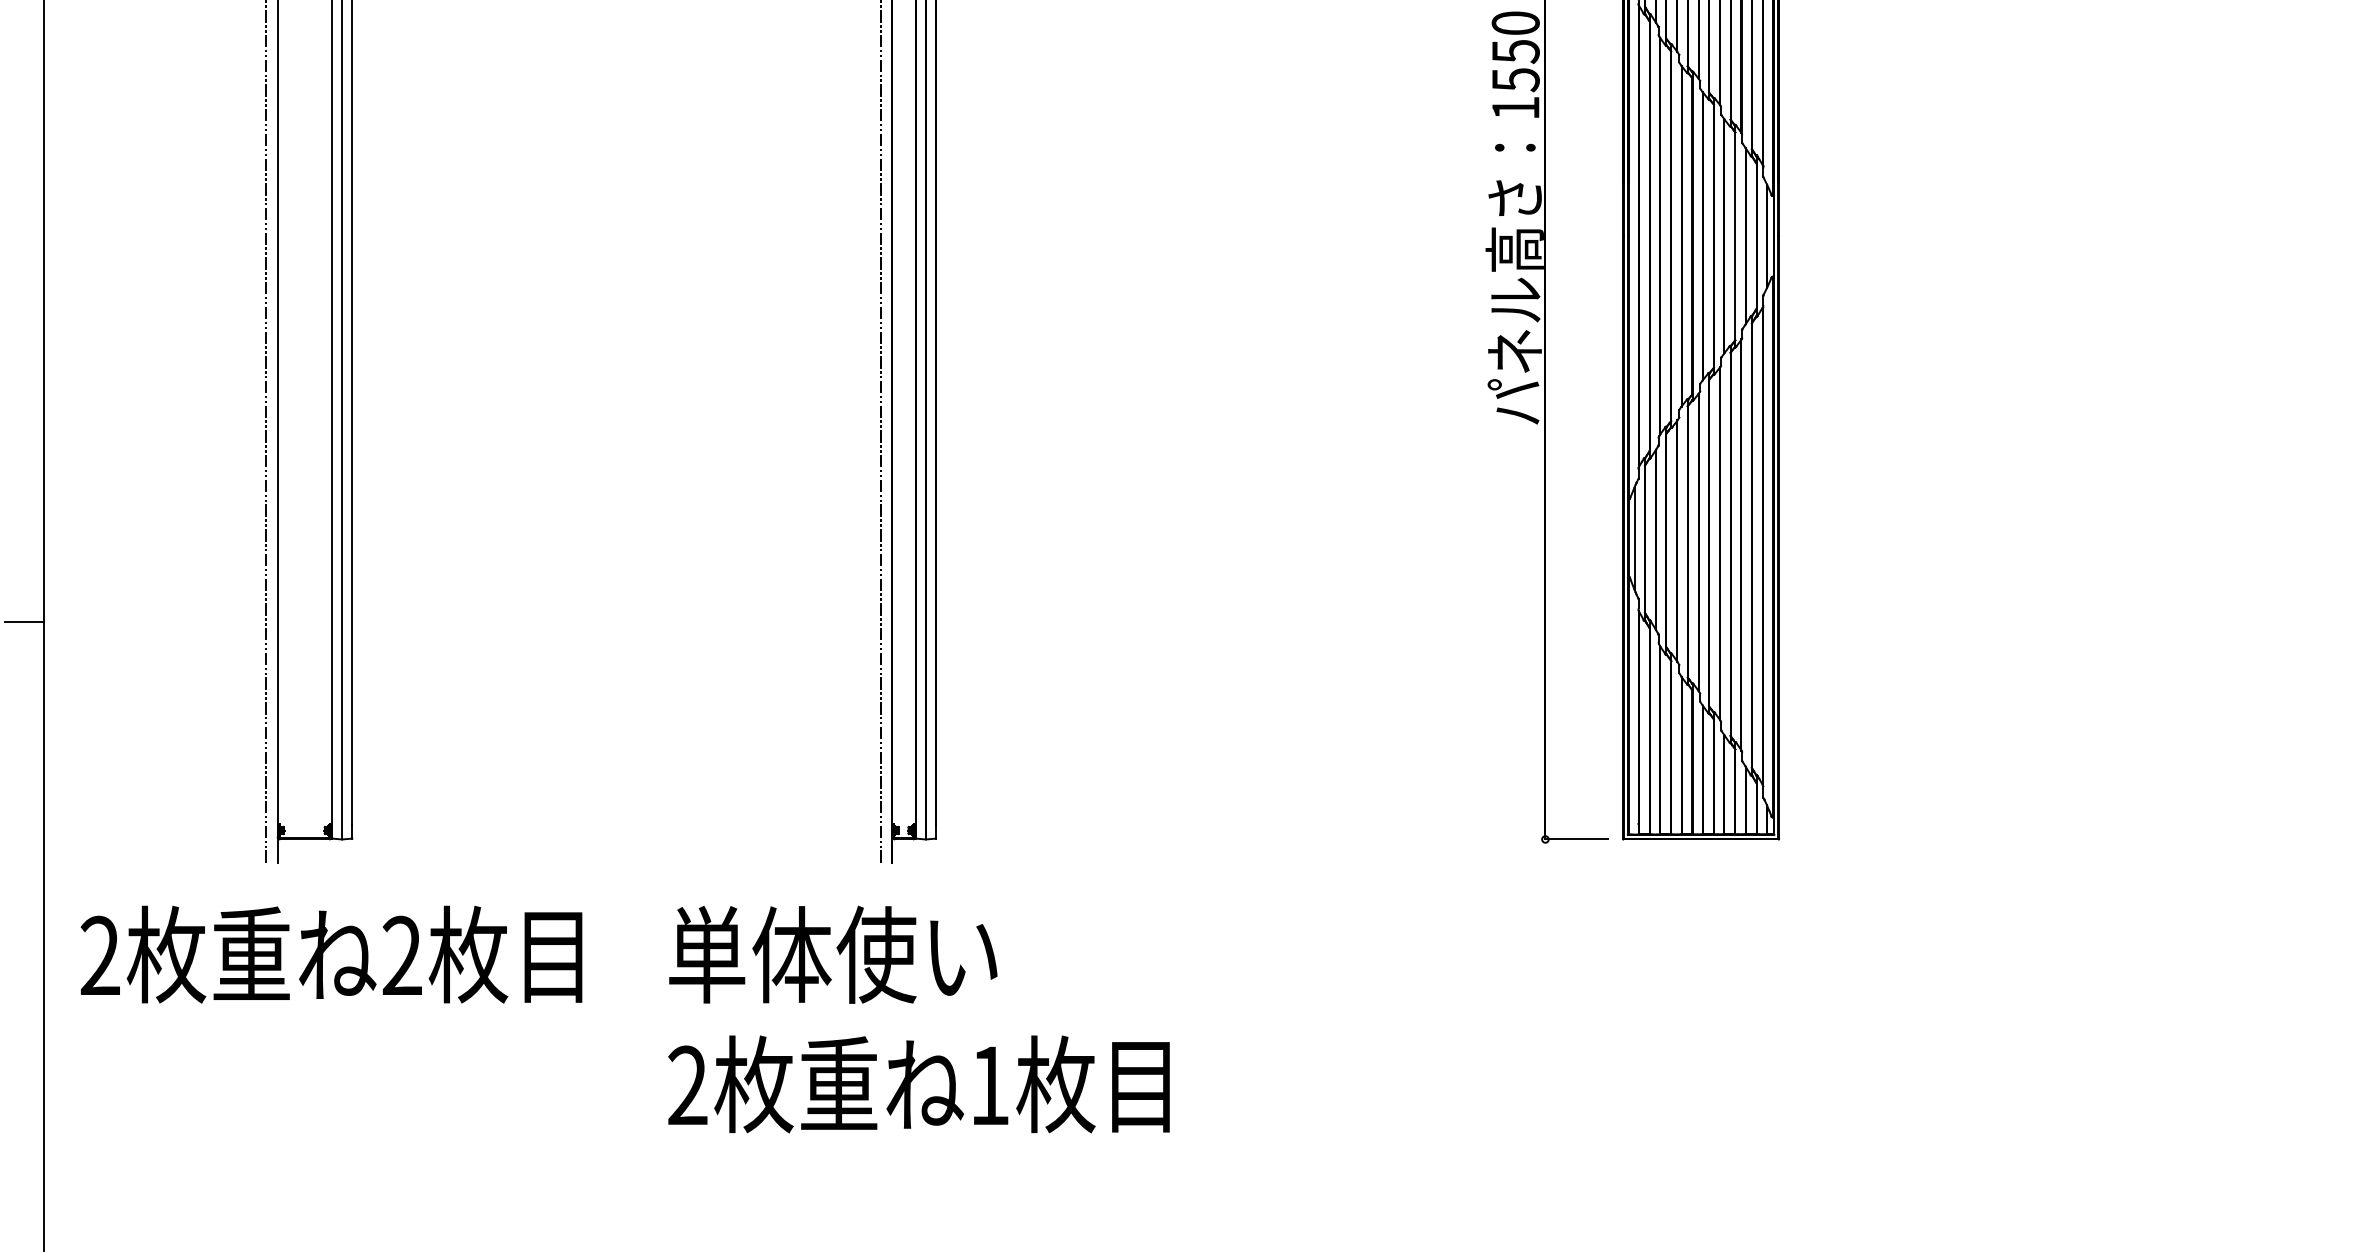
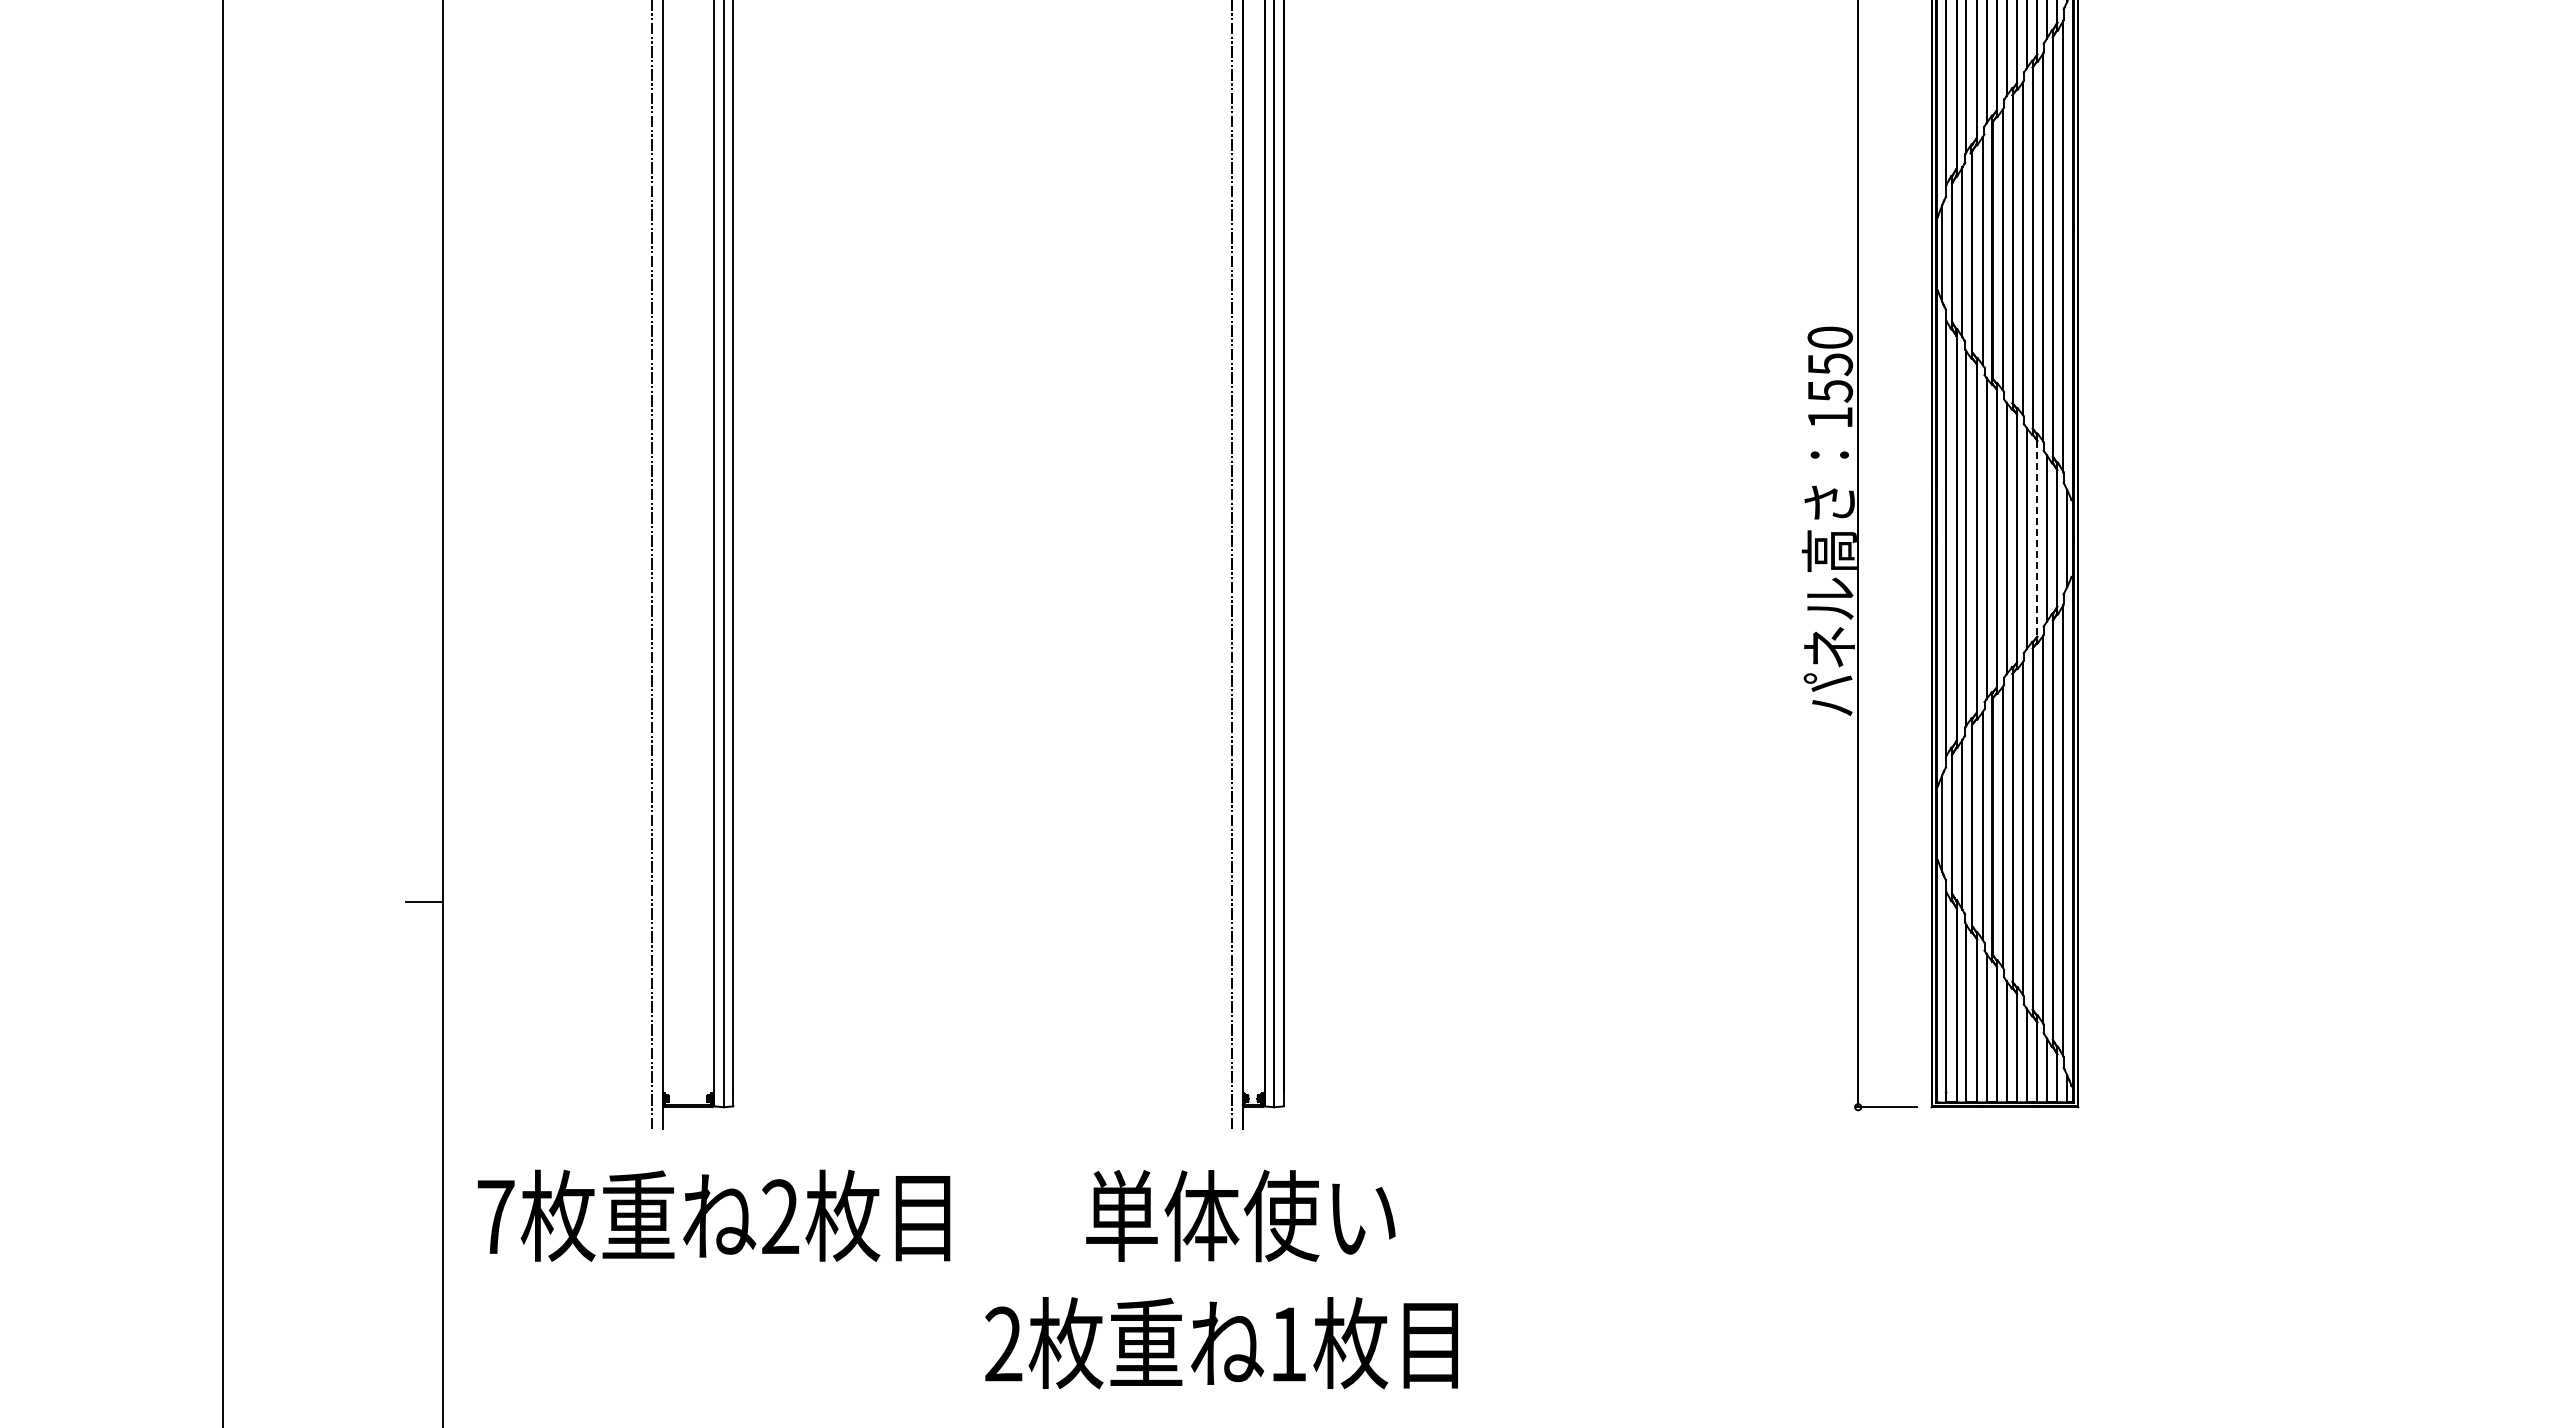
line: (1735, 237) -> (2037, 539), solid -> dashed
text: (832, 954) -> (1240, 1215), moved
text: (99, 955) -> (495, 1216), 2 -> 7
text: (918, 1084) -> (1221, 1343), moved

